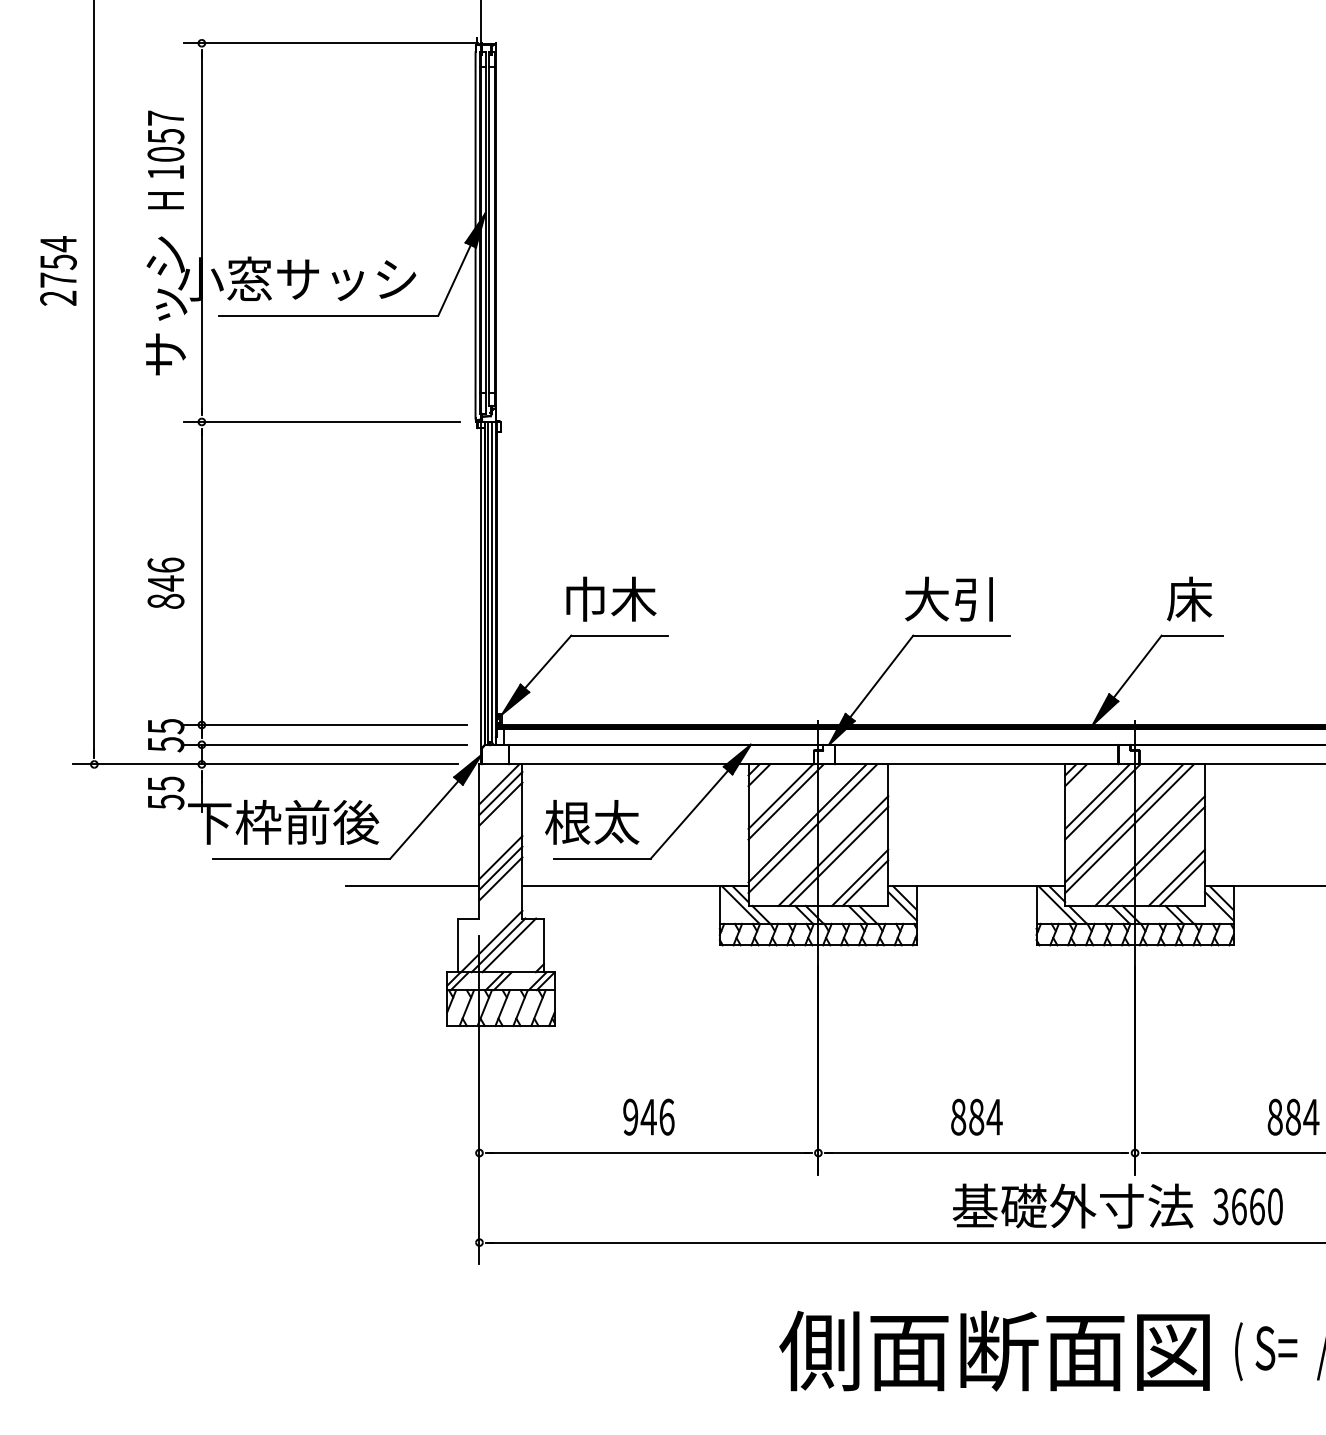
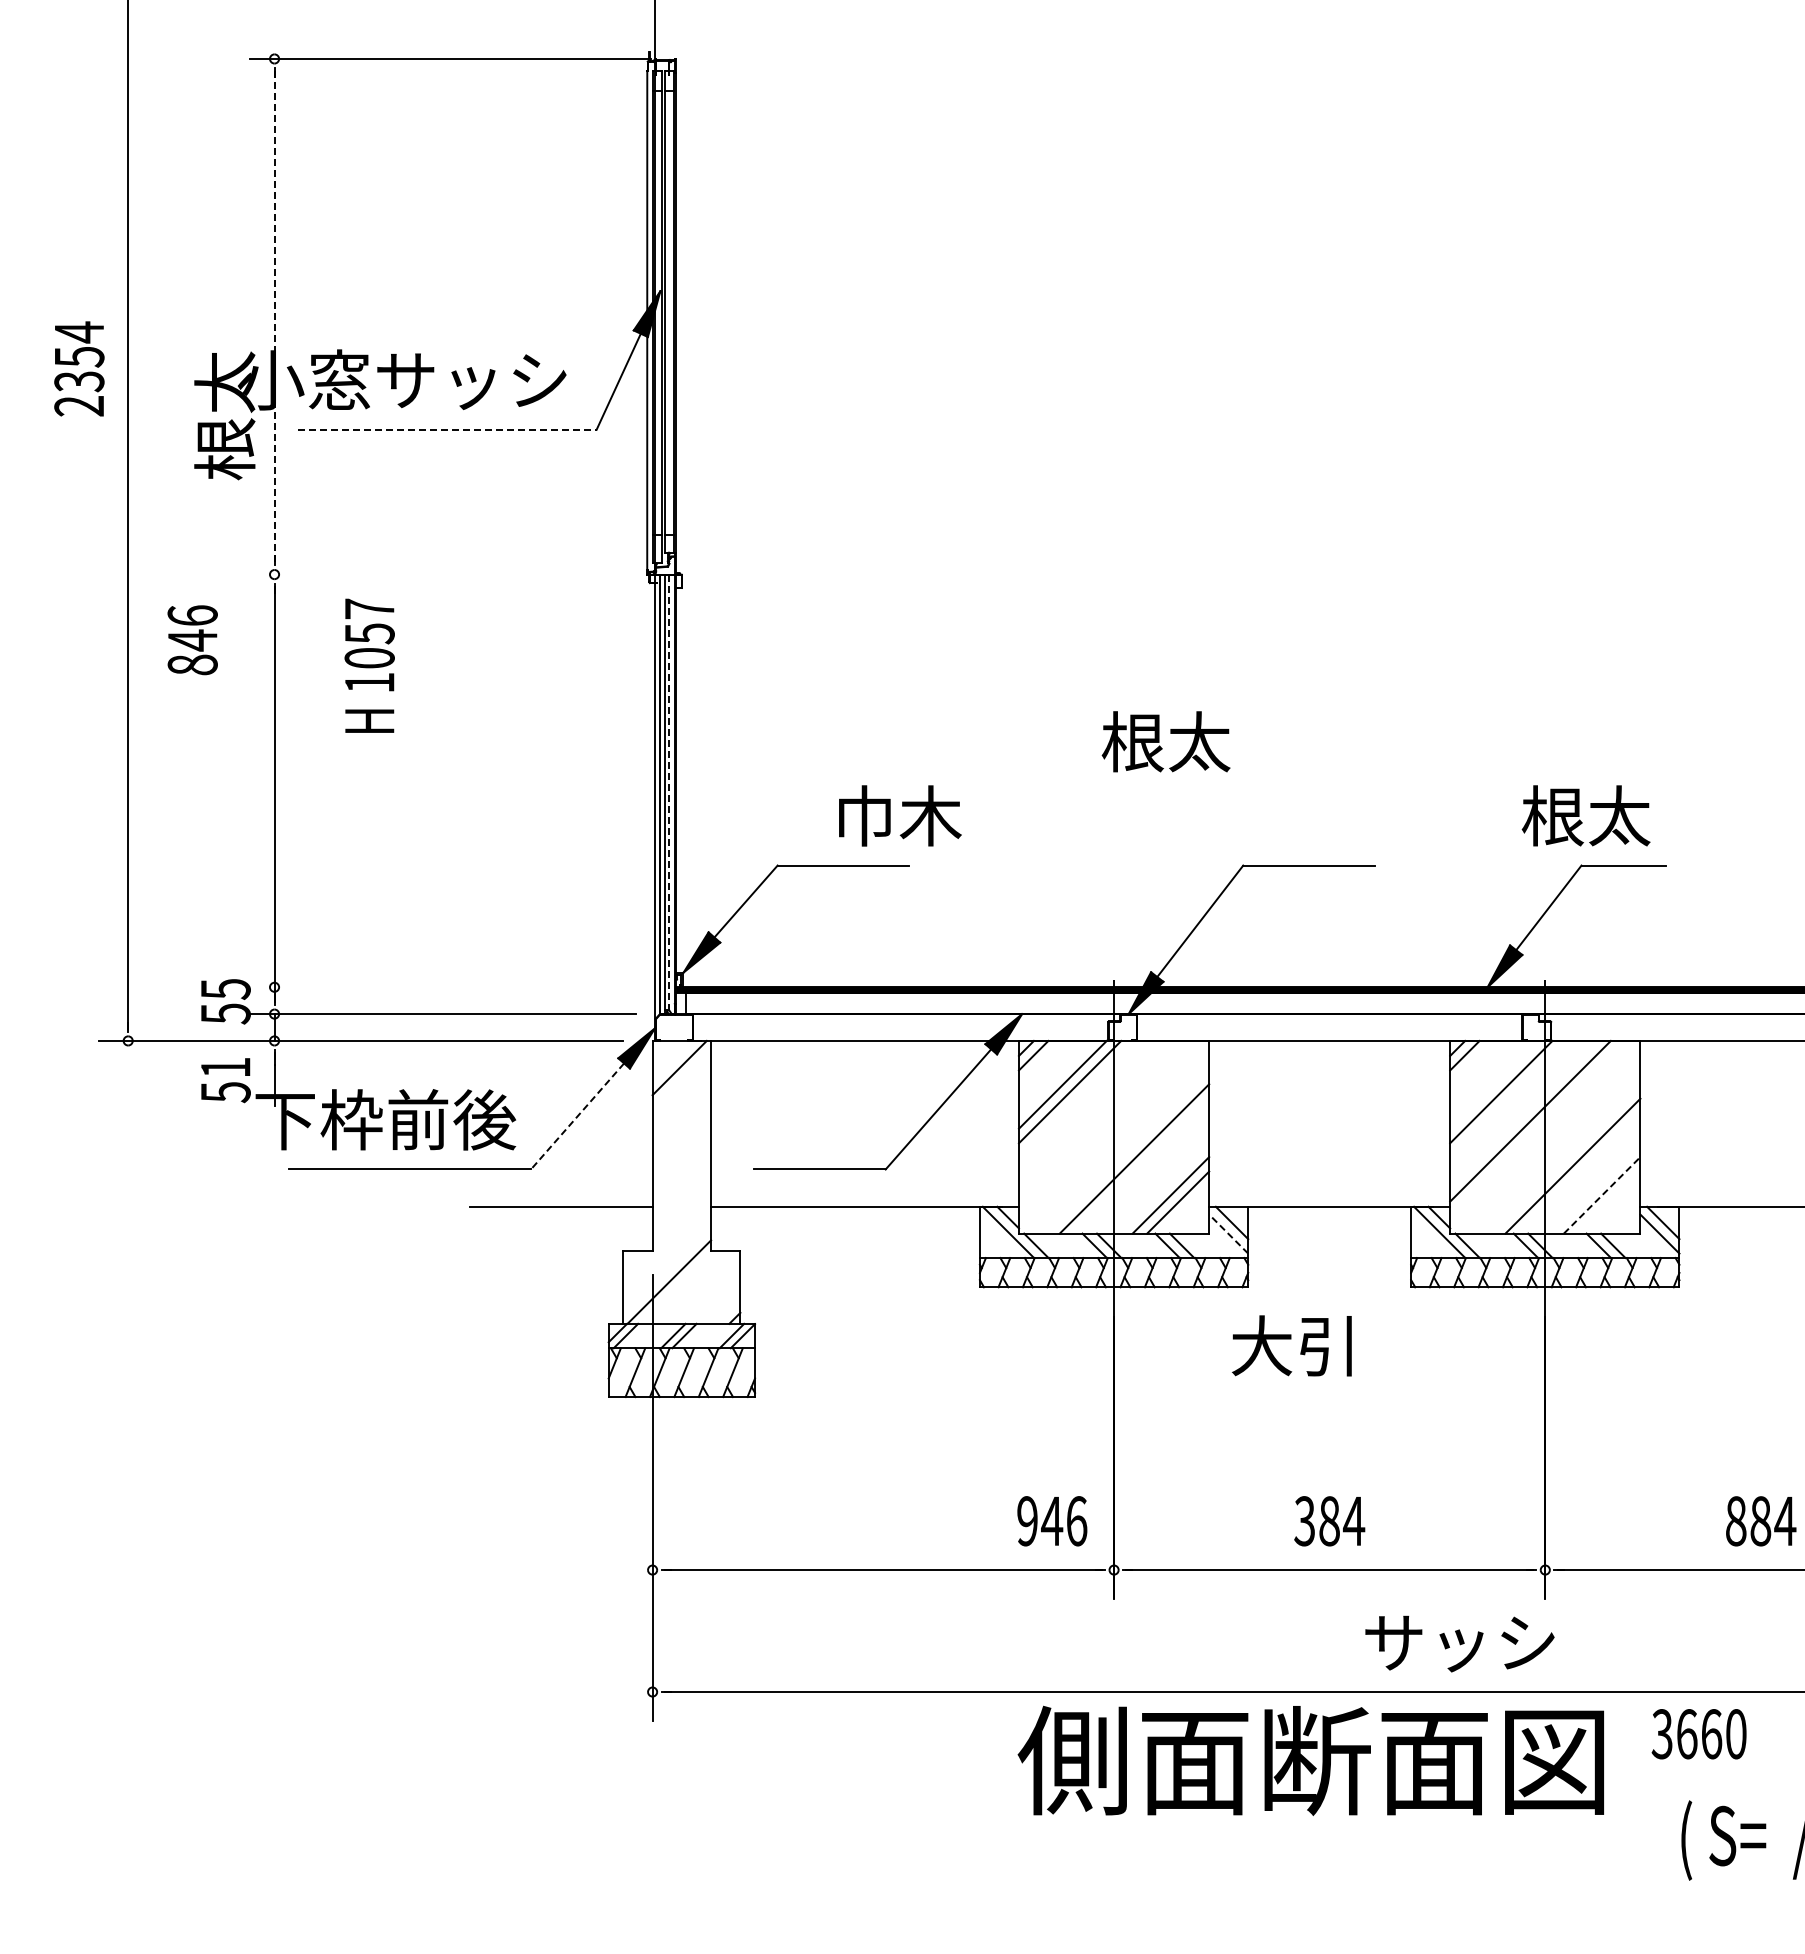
text: (165, 159) -> (369, 665), moved
line: (201, 232) -> (274, 316), solid -> dashed
text: (58, 280) -> (79, 381), 2754 -> 2354
text: (165, 305) -> (224, 416), サッシ -> 根太
line: (329, 315) -> (448, 429), solid -> dashed
line: (321, 421) -> (437, 574), removed
line: (491, 582) -> (669, 792), solid -> dashed
text: (165, 583) -> (192, 640), moved
text: (611, 598) -> (900, 815), moved
text: (948, 598) -> (1291, 1345), moved
text: (1164, 598) -> (1585, 815), 床 -> 根太
line: (325, 725) -> (442, 987), removed
text: (165, 783) -> (225, 1067), 55 -> 51
line: (500, 793) -> (681, 1080), removed
line: (1097, 796) -> (1493, 1084), removed
line: (500, 803) -> (681, 1094), removed
line: (424, 819) -> (577, 1116), solid -> dashed
text: (591, 822) -> (1165, 741), moved
line: (806, 822) -> (1098, 1120), removed
line: (812, 828) -> (1106, 1128), removed
line: (1129, 828) -> (1537, 1128), removed
line: (1149, 850) -> (1565, 1158), removed
line: (838, 855) -> (1141, 1165), removed
line: (500, 857) -> (681, 1167), removed
line: (500, 867) -> (681, 1181), removed
line: (1177, 877) -> (1602, 1195), solid -> dashed
line: (500, 878) -> (681, 1196), removed
line: (1182, 883) -> (1609, 1202), removed
line: (902, 906) -> (1228, 1234), solid -> dashed
line: (498, 944) -> (678, 1286), removed
line: (508, 944) -> (692, 1286), removed
text: (649, 1117) -> (1052, 1521), moved
text: (958, 1117) -> (1304, 1521), 884 -> 384
text: (1072, 1205) -> (1460, 1641), 基礎外寸法 -> サッシ
text: (1247, 1206) -> (1698, 1734), moved
text: (994, 1350) -> (1310, 1760), moved

